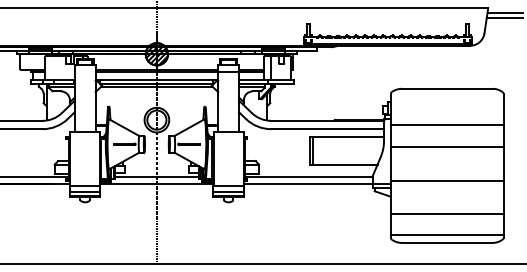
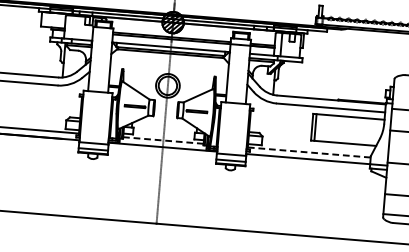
line: (156, 177) -> (163, 140), solid -> dashed
line: (308, 177) -> (308, 152), solid -> dashed

